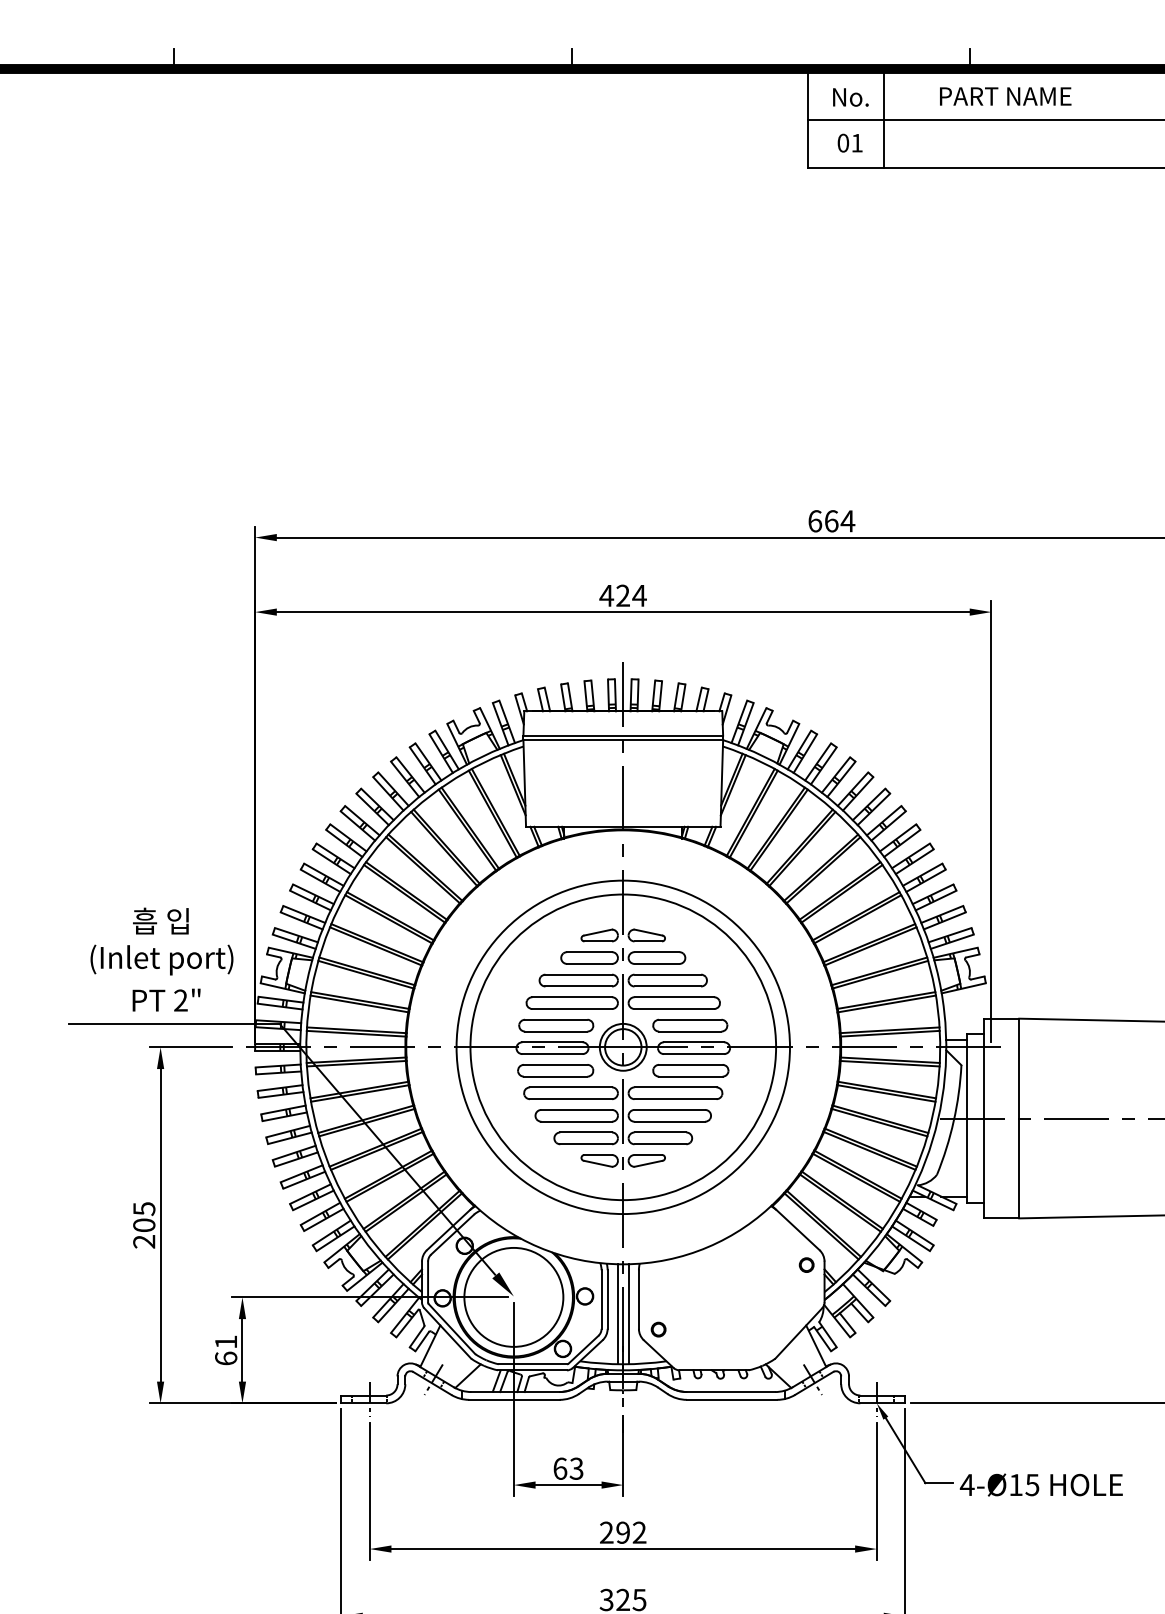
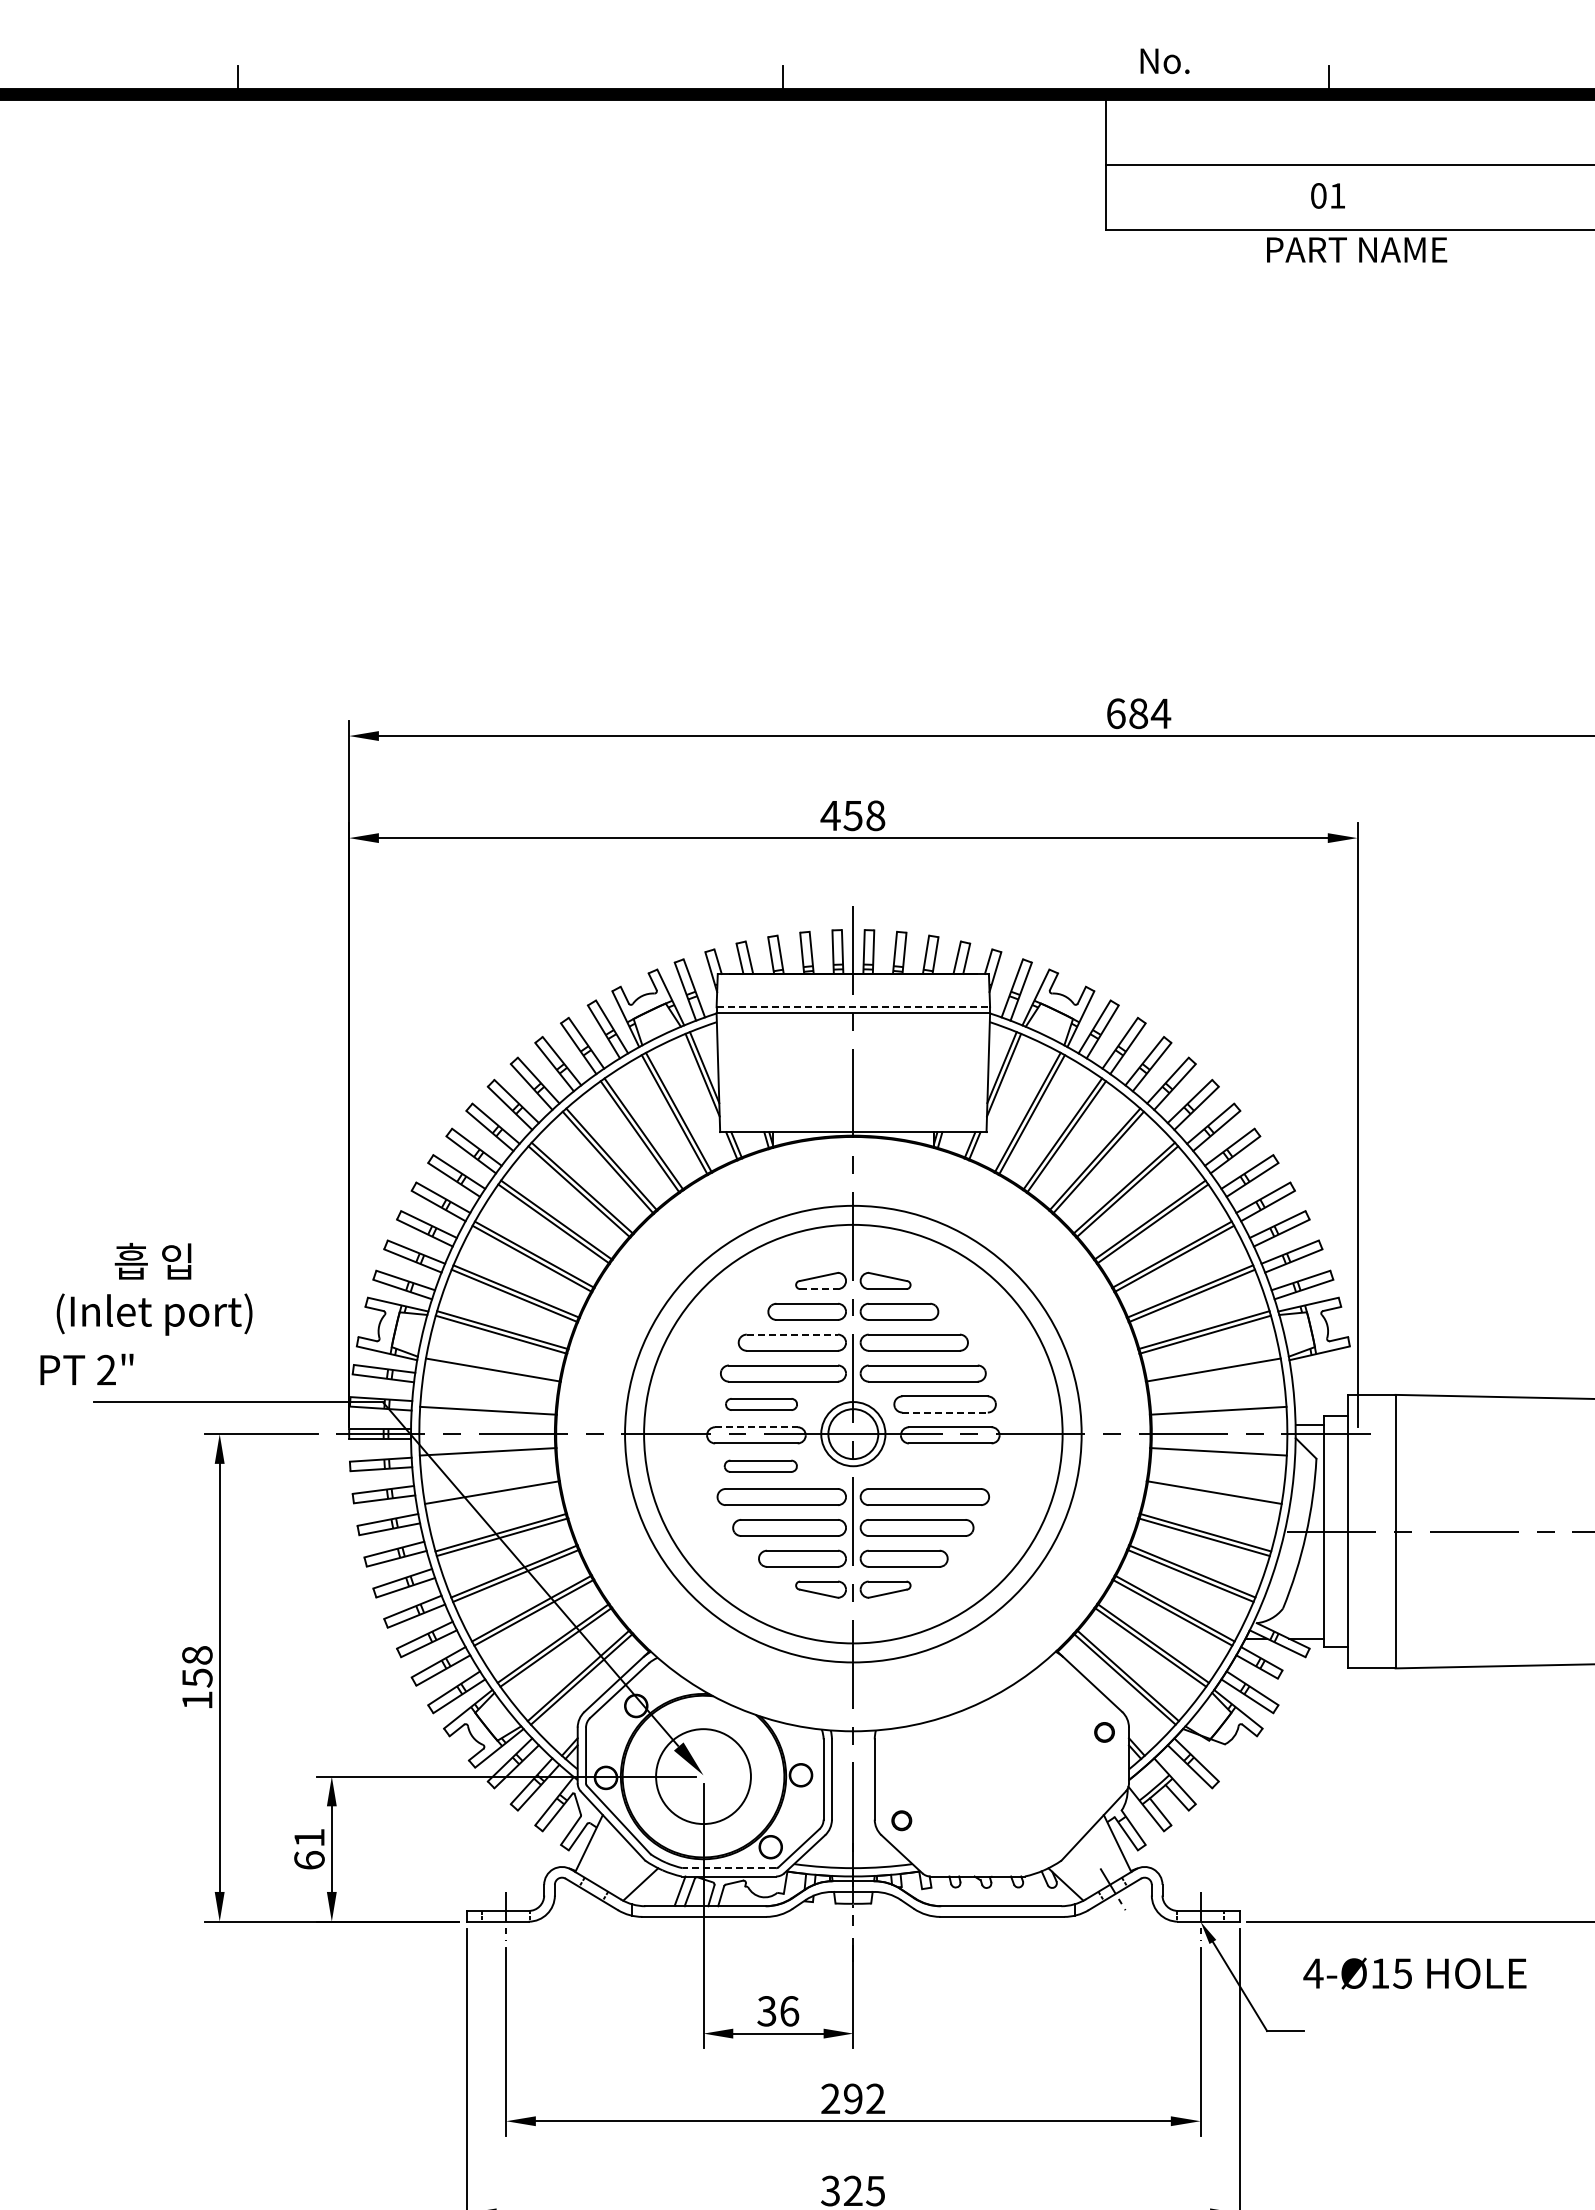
text: (850, 96) -> (1164, 60), moved
text: (1006, 96) -> (1357, 249), moved
line: (884, 120) -> (1210, 164), removed
text: (849, 142) -> (1327, 195), moved
text: (831, 521) -> (1138, 713), 664 -> 684
text: (631, 595) -> (864, 815), 424 -> 458
line: (623, 735) -> (853, 1007), solid -> dashed
text: (161, 940) -> (154, 1288), moved
line: (598, 941) -> (819, 1289), solid -> dashed
line: (578, 974) -> (792, 1334), solid -> dashed
text: (166, 999) -> (86, 1368), moved
line: (359, 1003) -> (492, 1374), removed
line: (886, 1003) -> (1213, 1374), removed
part: (556, 1025) -> (761, 1404), size x0.7
line: (690, 1031) -> (945, 1412), solid -> dashed
line: (356, 1033) -> (487, 1415), removed
line: (889, 1033) -> (1218, 1415), removed
line: (552, 1042) -> (756, 1427), solid -> dashed
line: (356, 1063) -> (488, 1456), removed
line: (889, 1063) -> (1217, 1456), removed
part: (555, 1070) -> (760, 1466), size x0.7
part: (690, 1070) -> (945, 1466), removed
line: (359, 1092) -> (492, 1496), removed
line: (885, 1092) -> (1212, 1496), removed
text: (144, 1225) -> (197, 1677), 205 -> 158
circle: (513, 1297) -> (703, 1776), size x0.7
line: (618, 1314) -> (846, 1799), removed
line: (628, 1314) -> (860, 1799), removed
line: (532, 1364) -> (729, 1868), solid -> dashed
line: (433, 1379) -> (593, 1889), removed
text: (568, 1468) -> (778, 2011), 63 -> 36
text: (1041, 1484) -> (1414, 1973), moved

